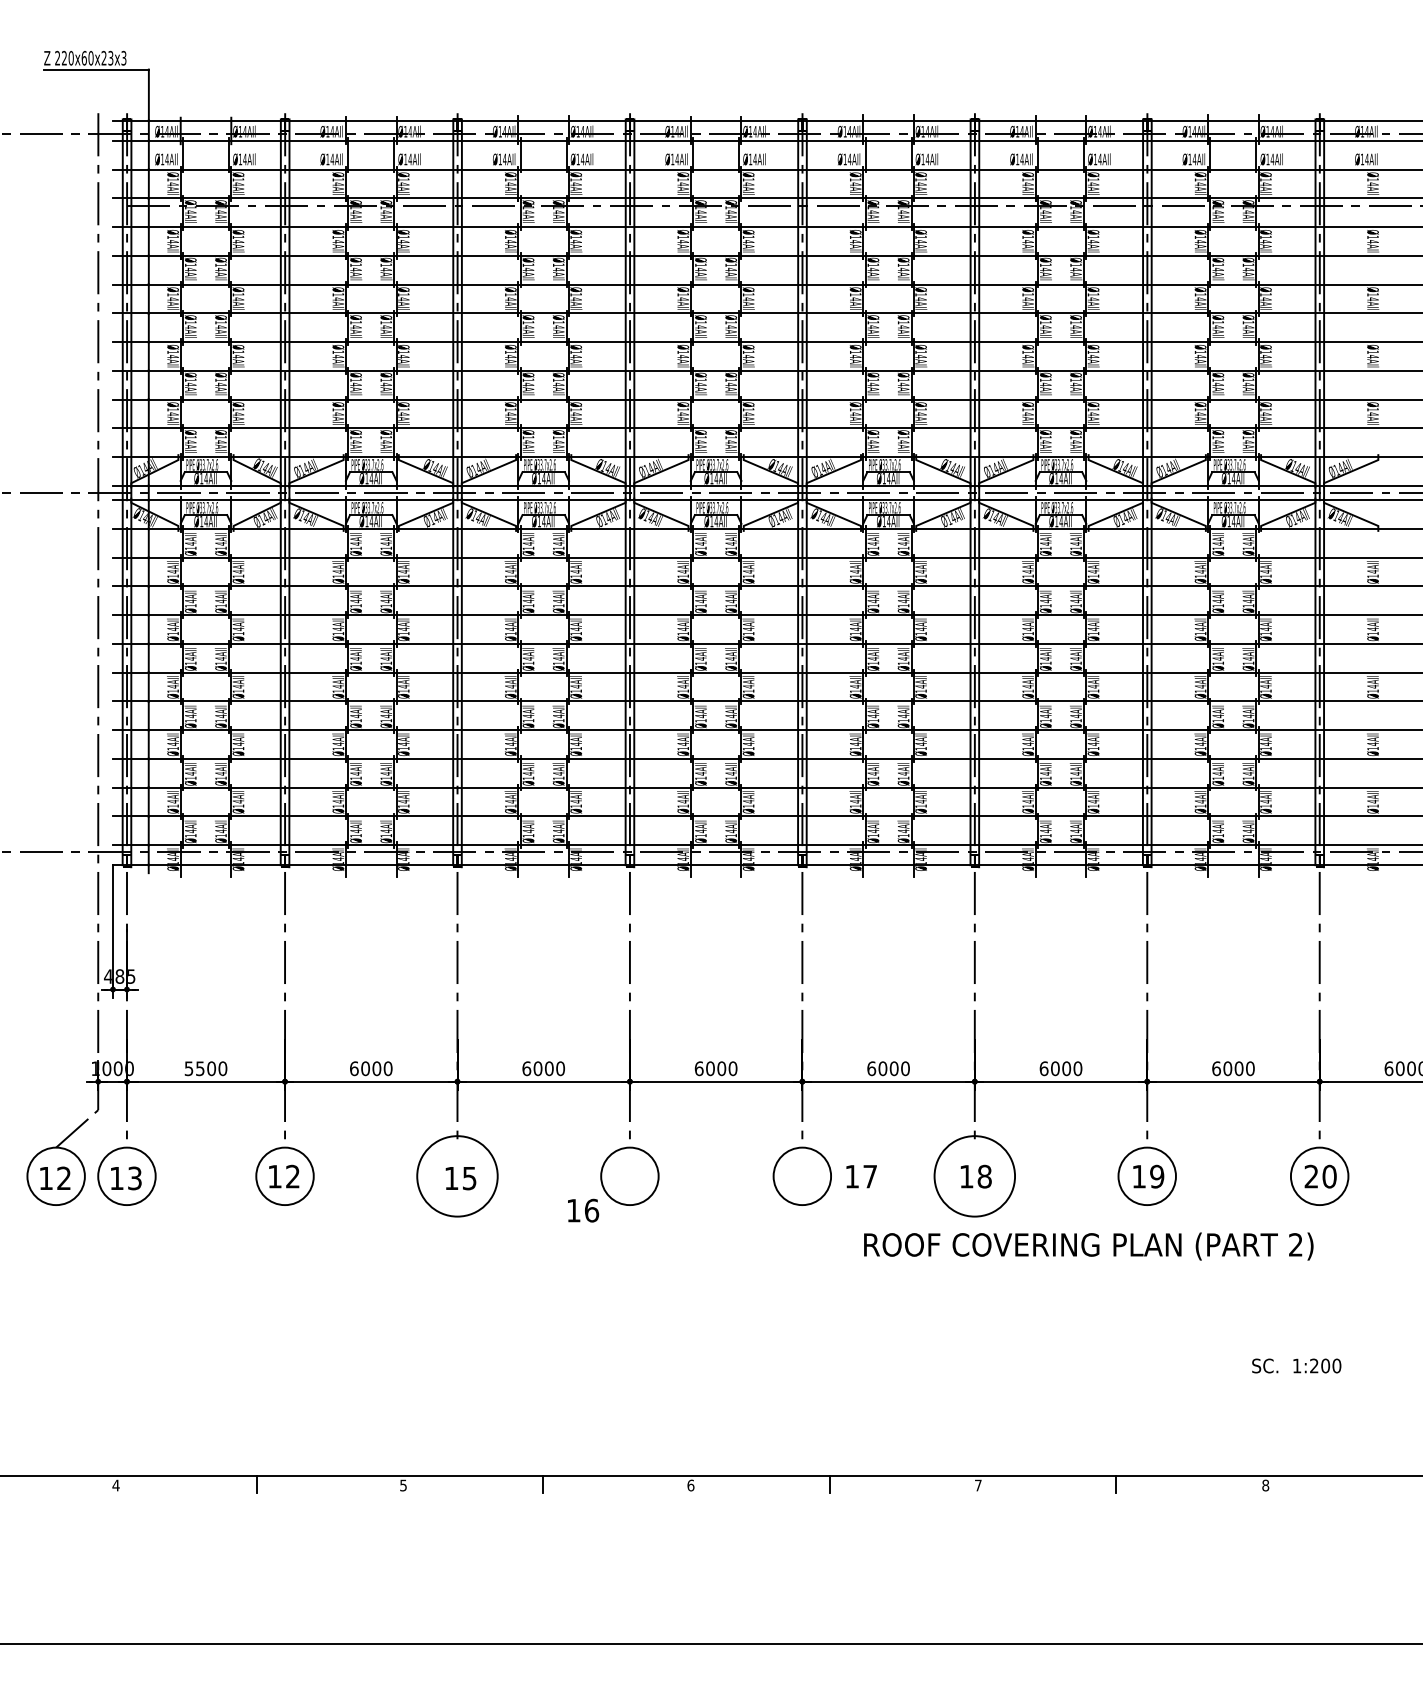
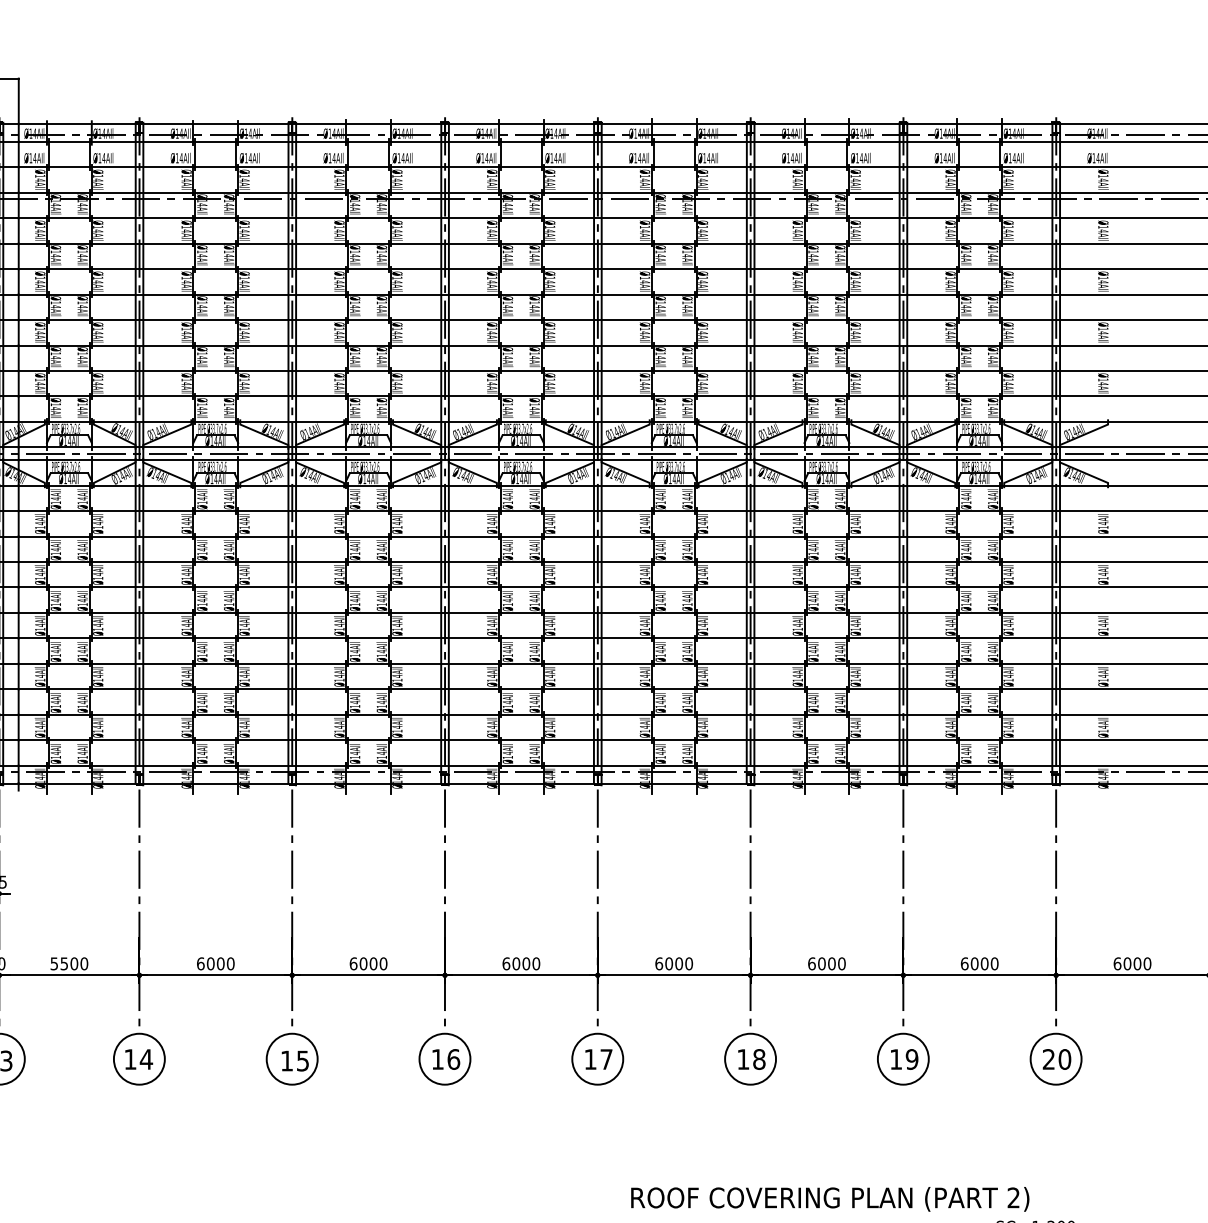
text: (292, 1176) -> (146, 1059), 12 -> 14
circle: (457, 1176) -> (292, 1059), size x0.71
text: (861, 1176) -> (598, 1059), moved
circle: (974, 1176) -> (750, 1059), size x0.71
text: (583, 1210) -> (446, 1059), moved
text: (1088, 1246) -> (830, 1199), moved

